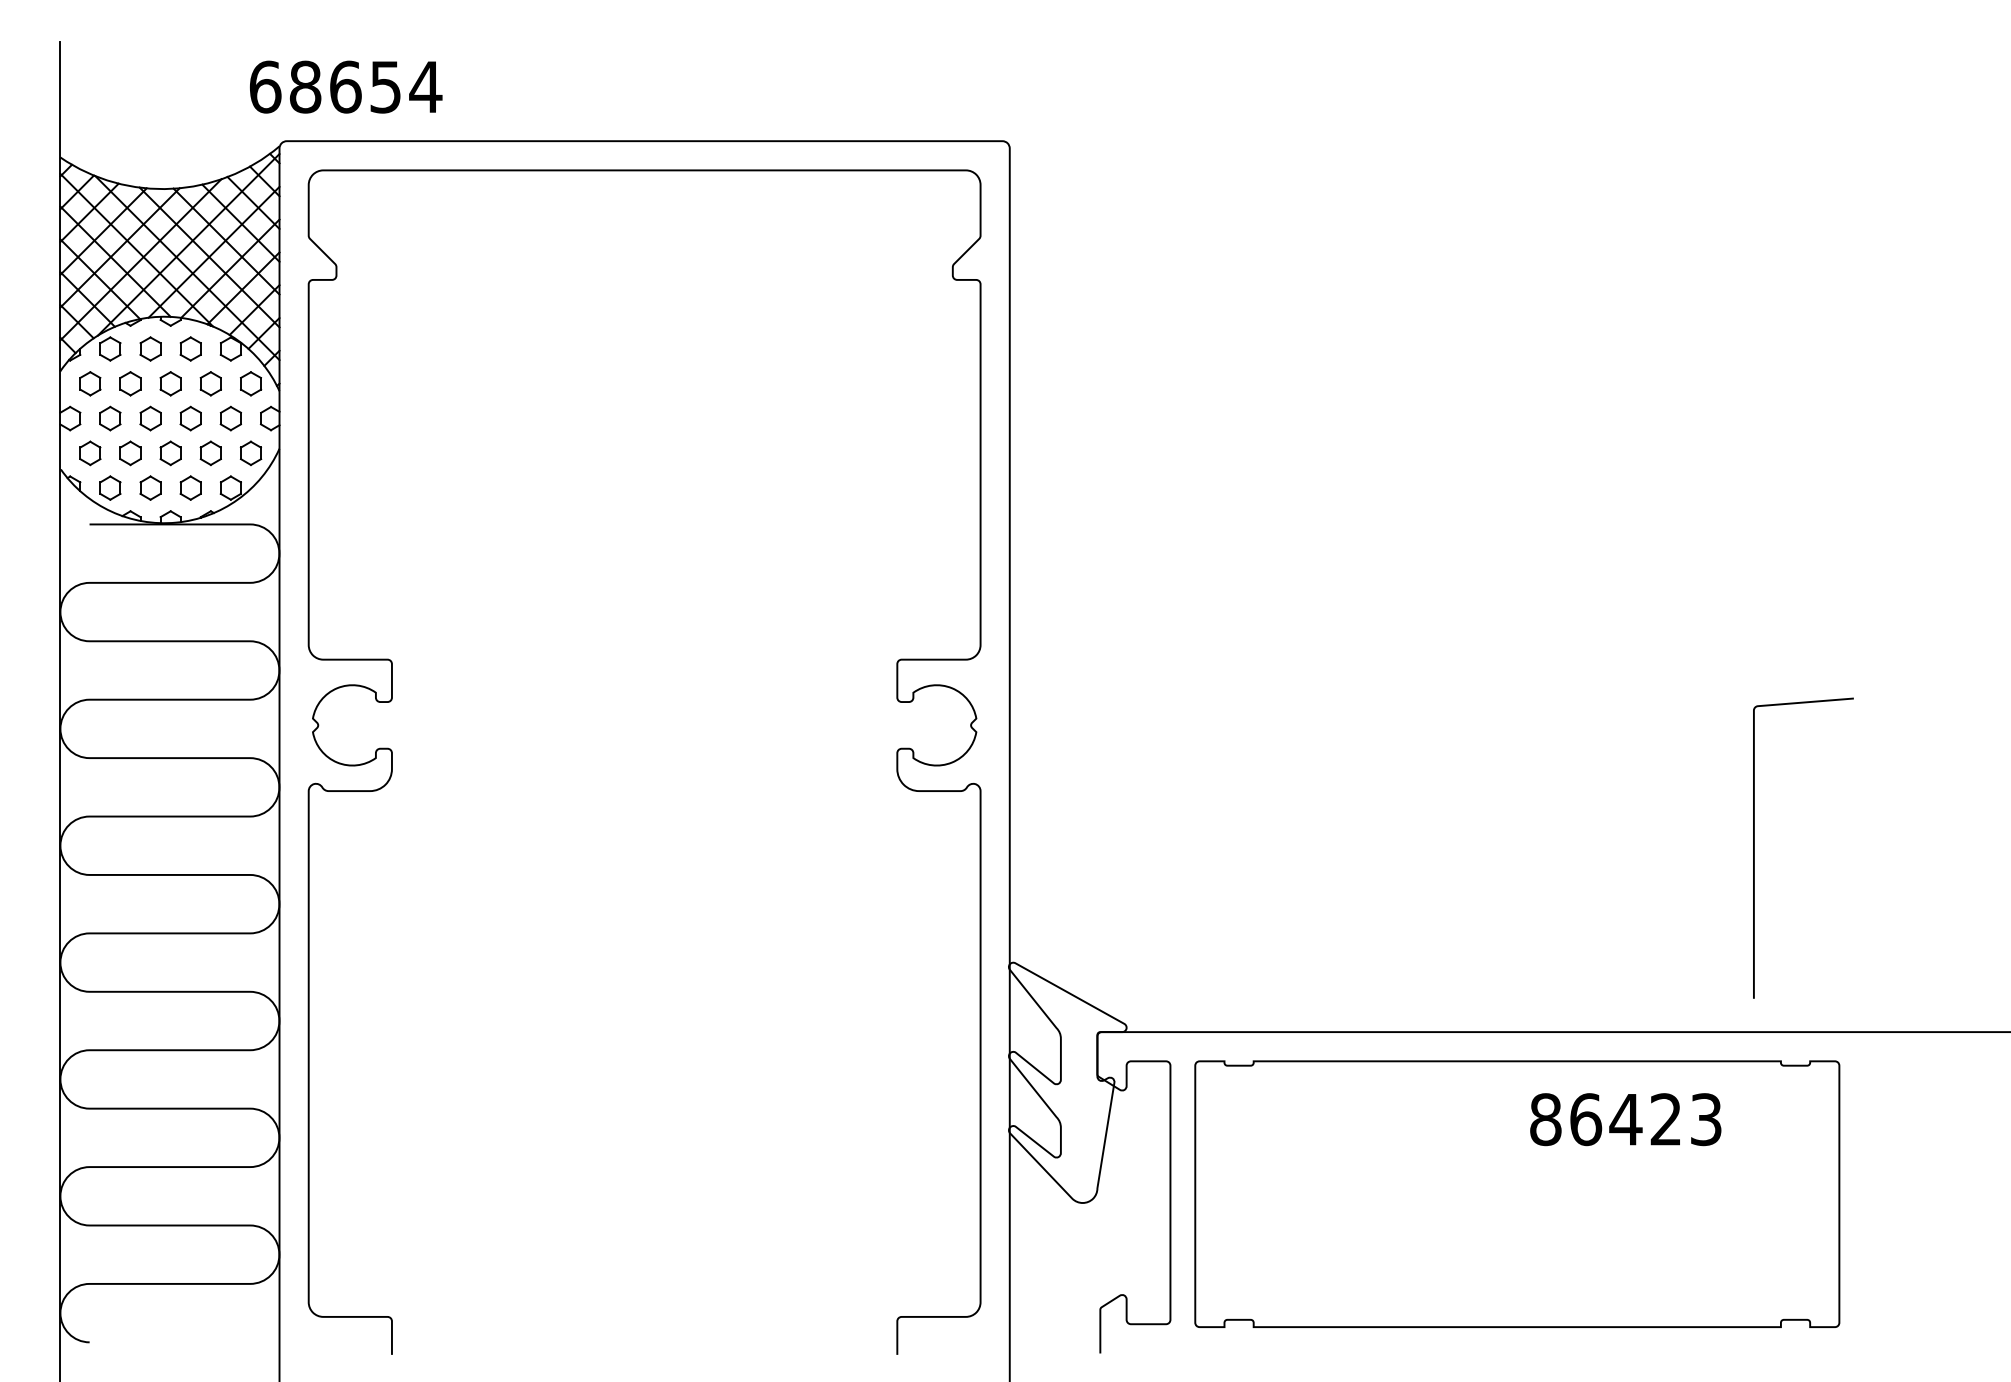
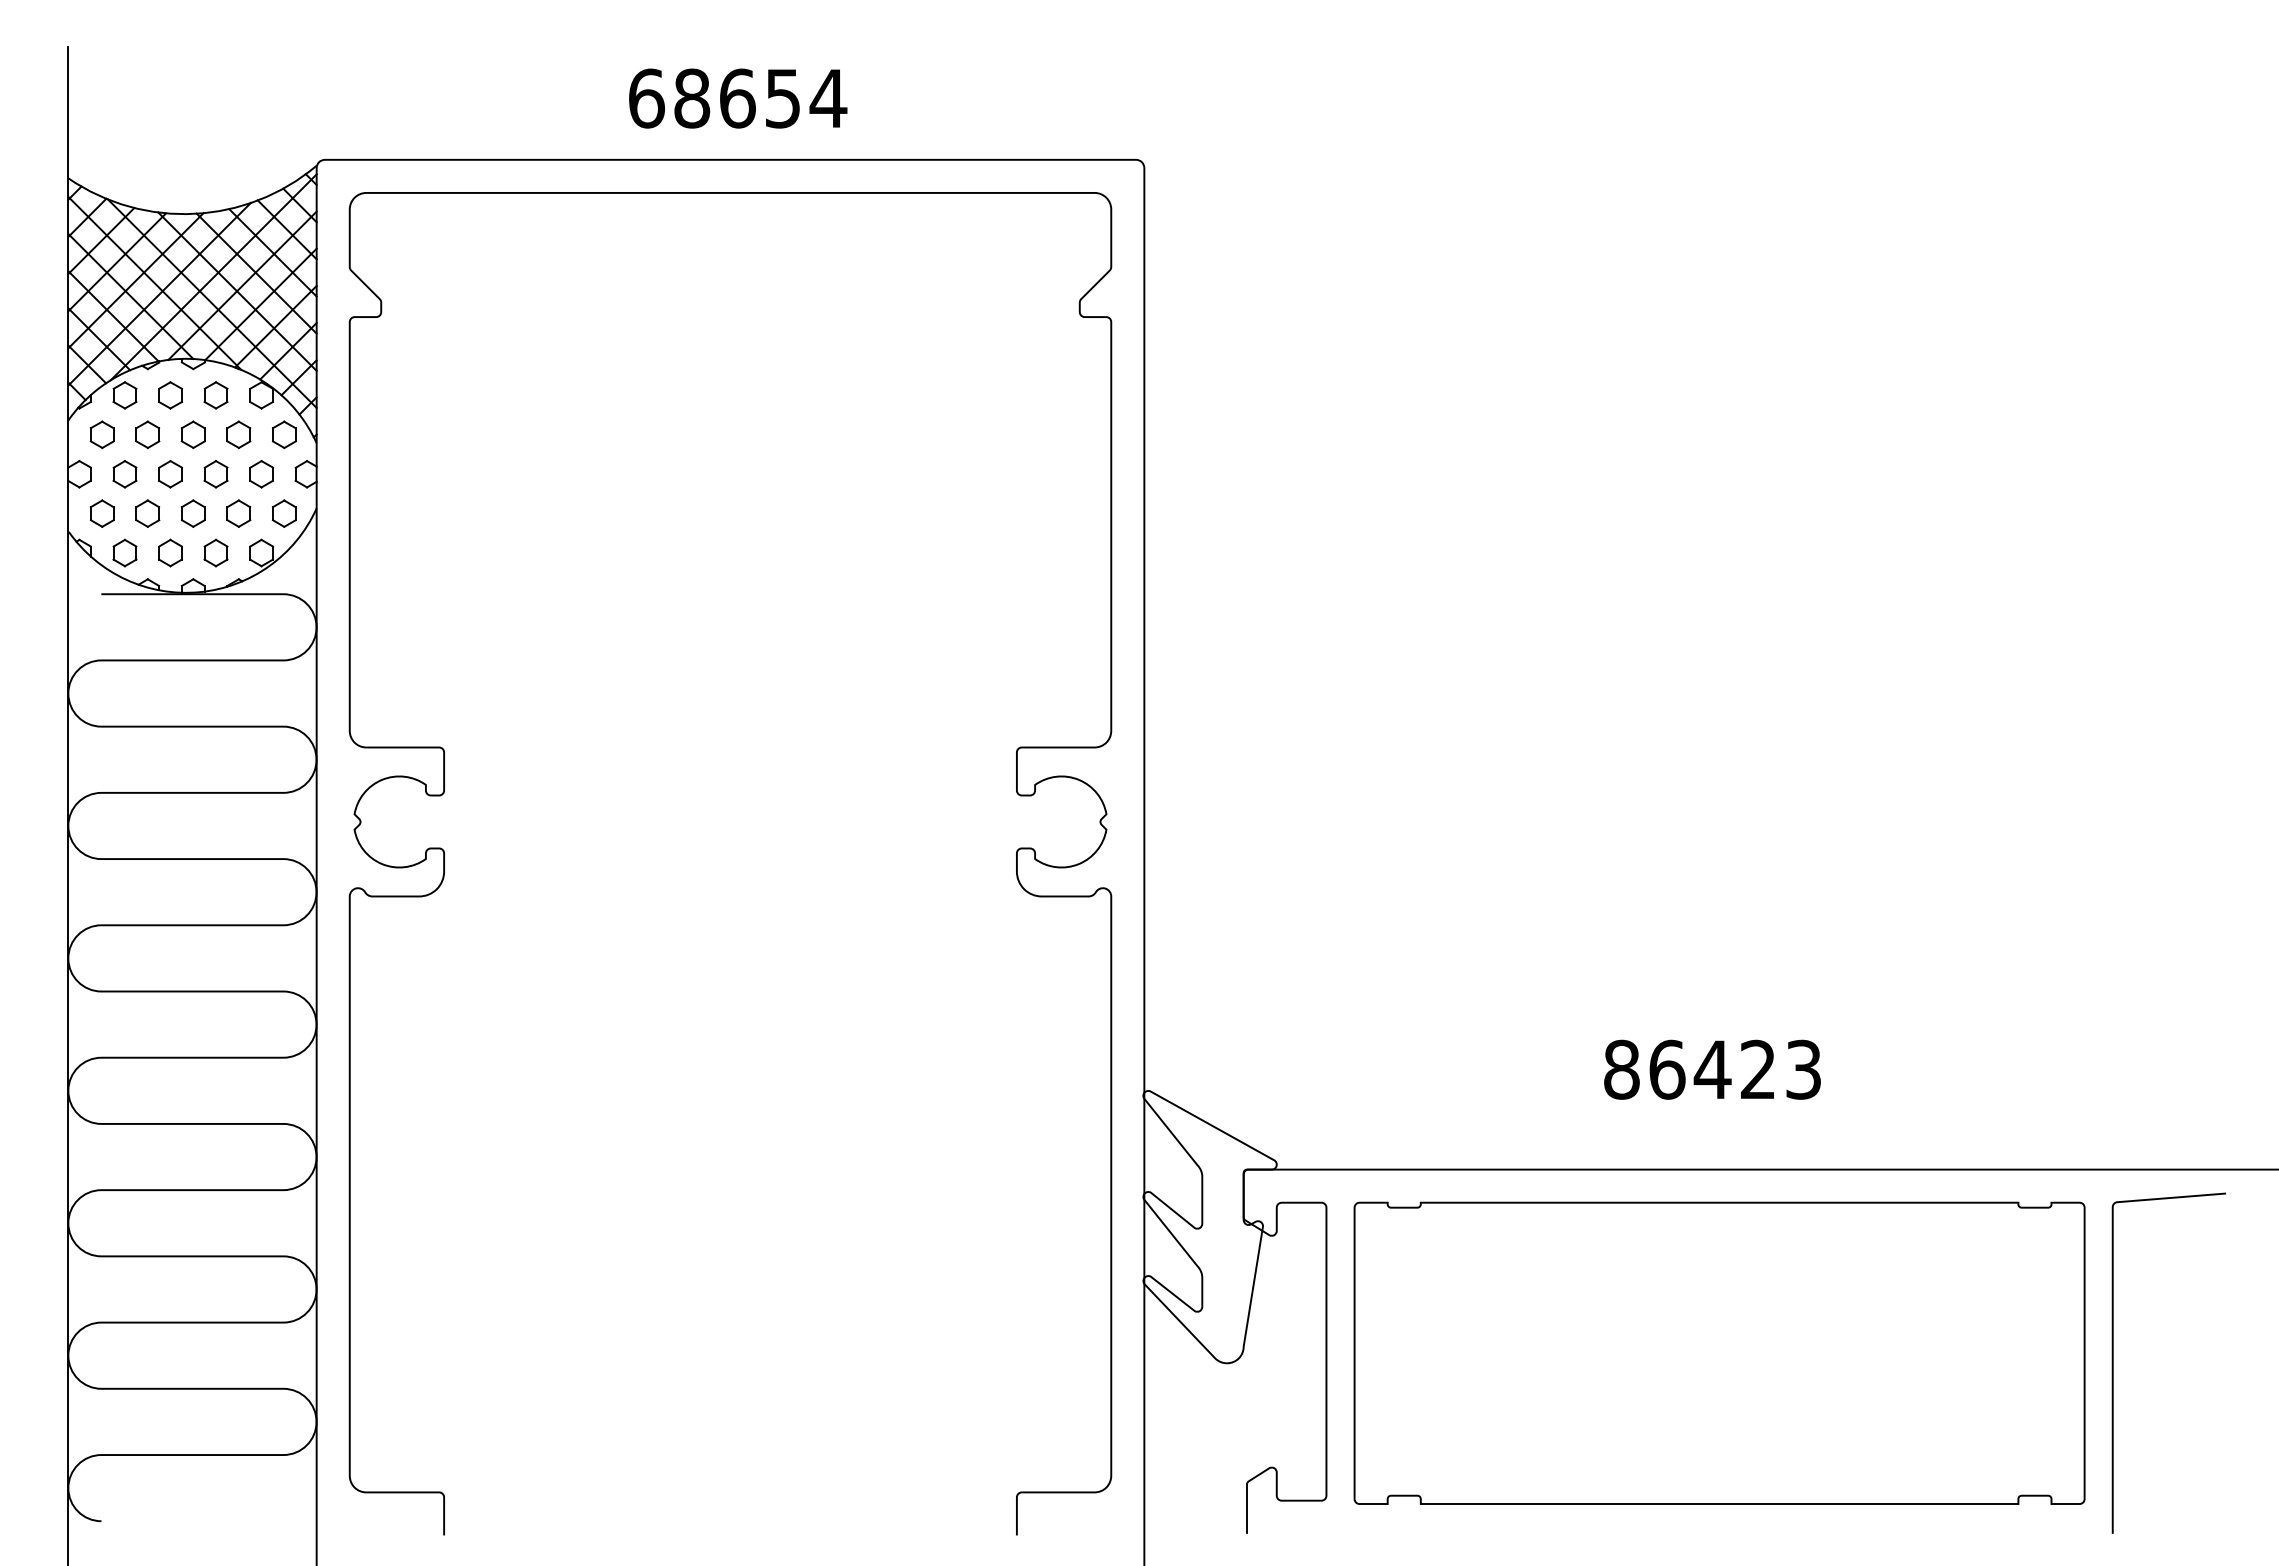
text: (346, 87) -> (738, 98), moved
curve: (1754, 847) -> (2113, 1362), moved
text: (1625, 1119) -> (1712, 1069), moved

